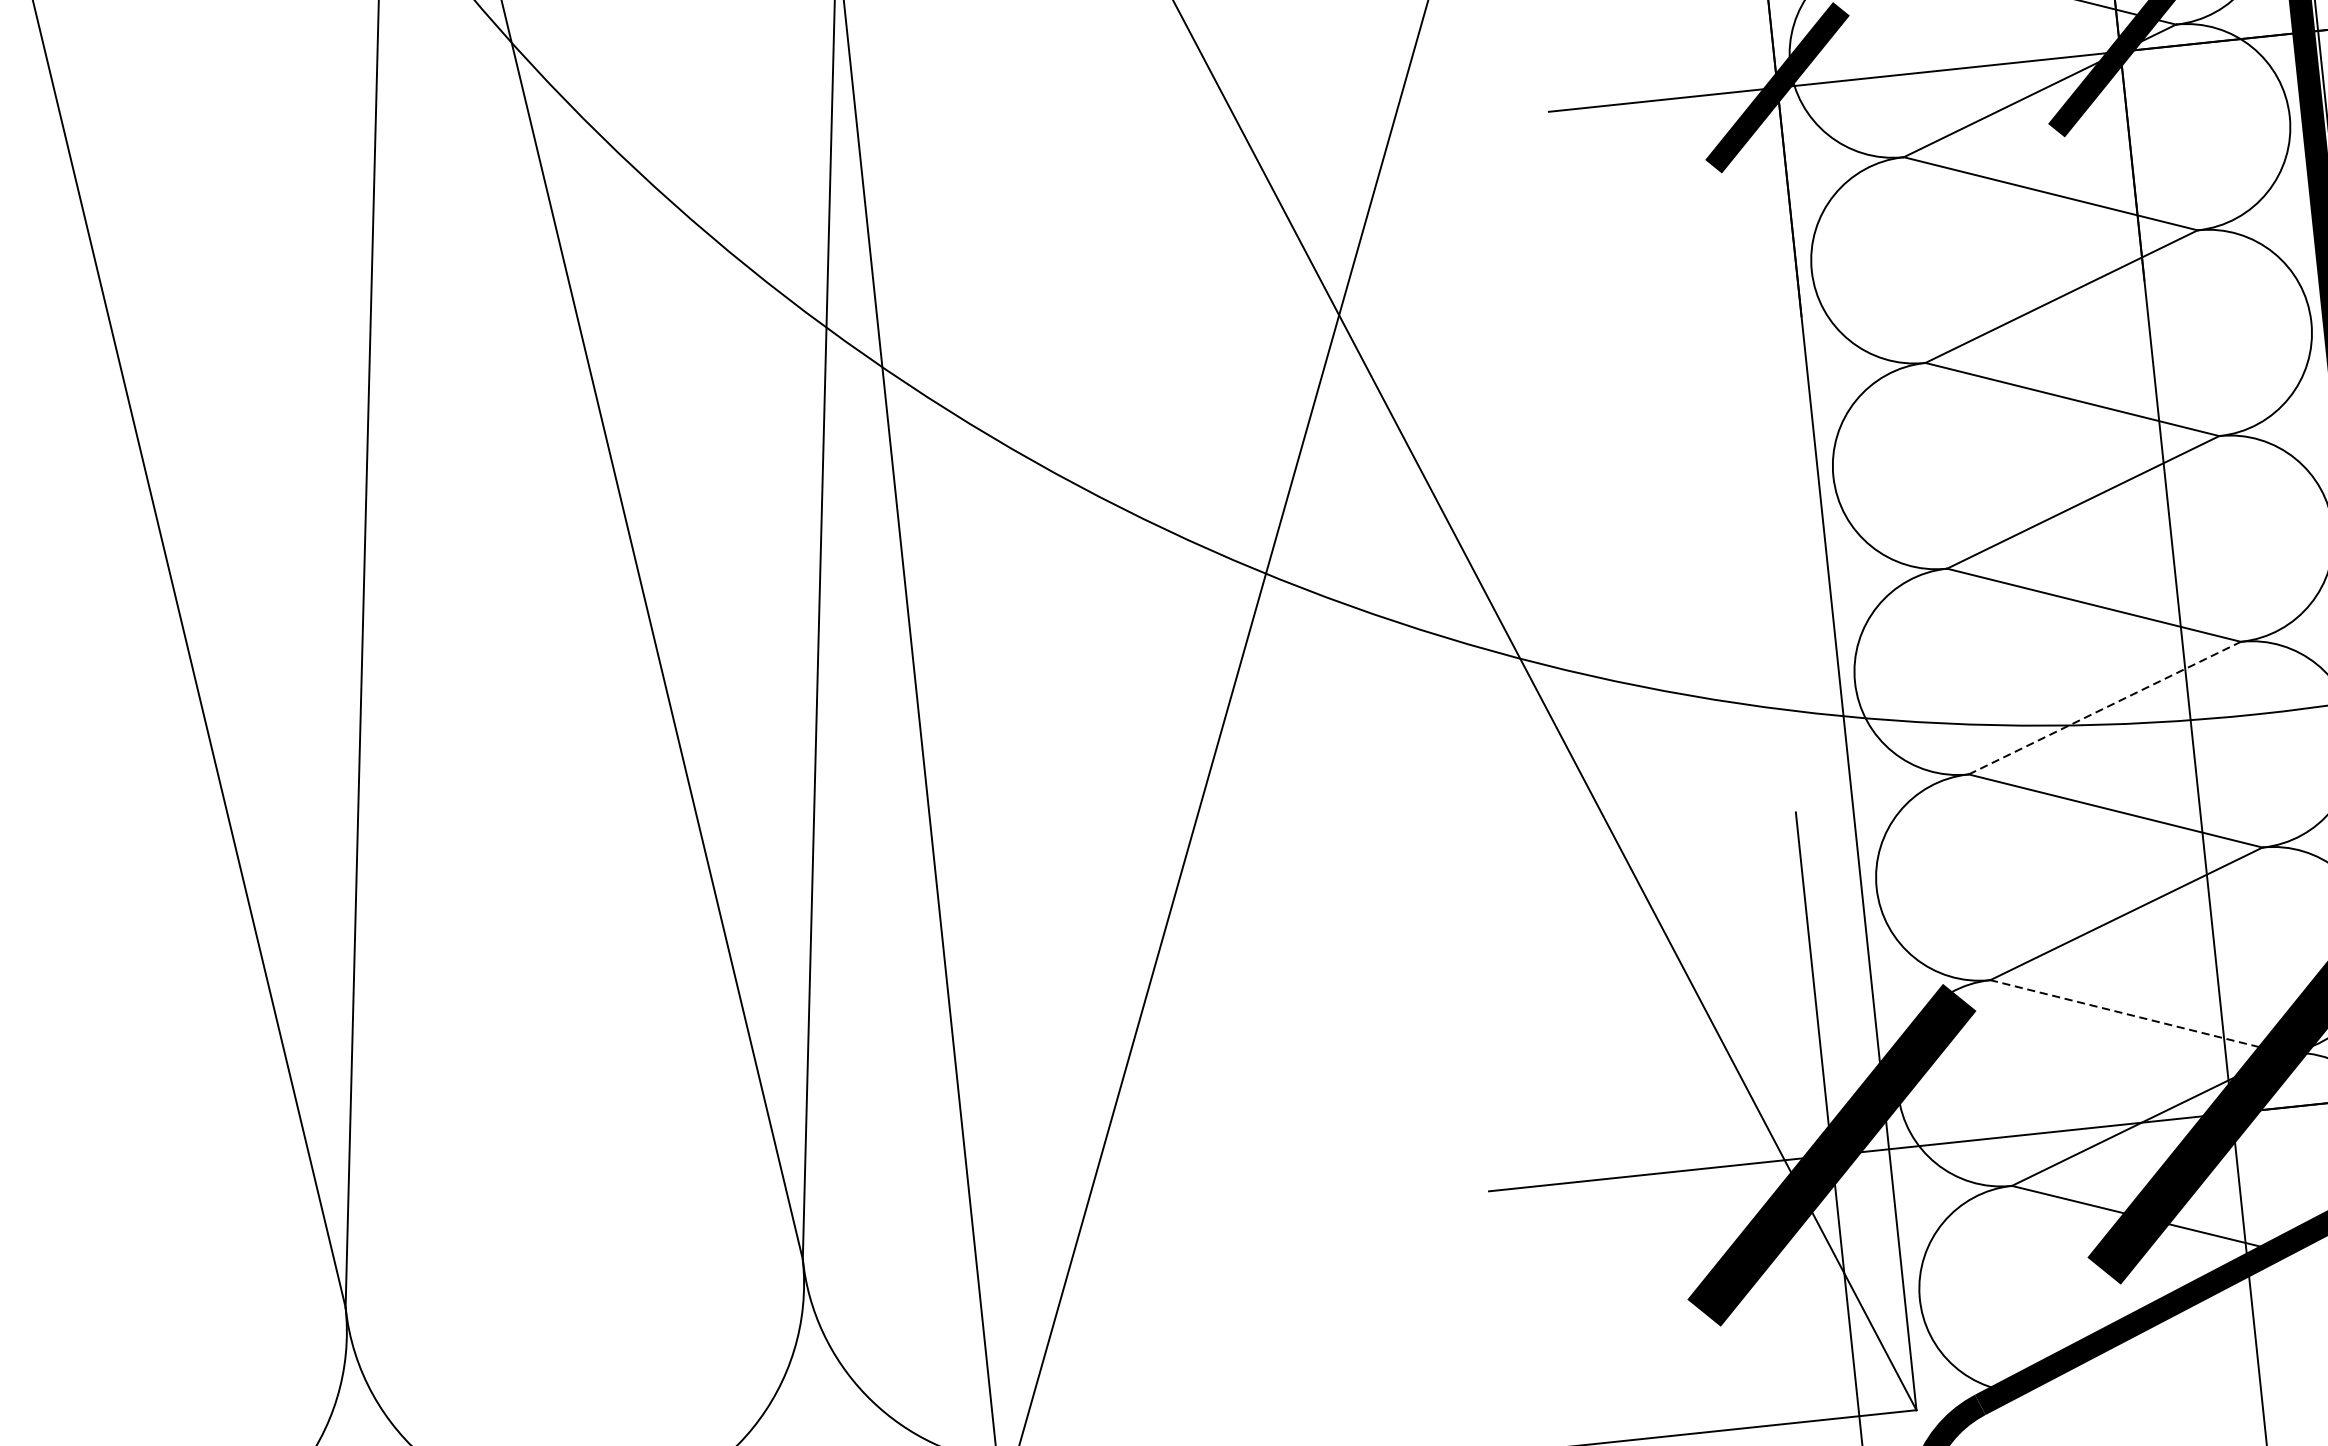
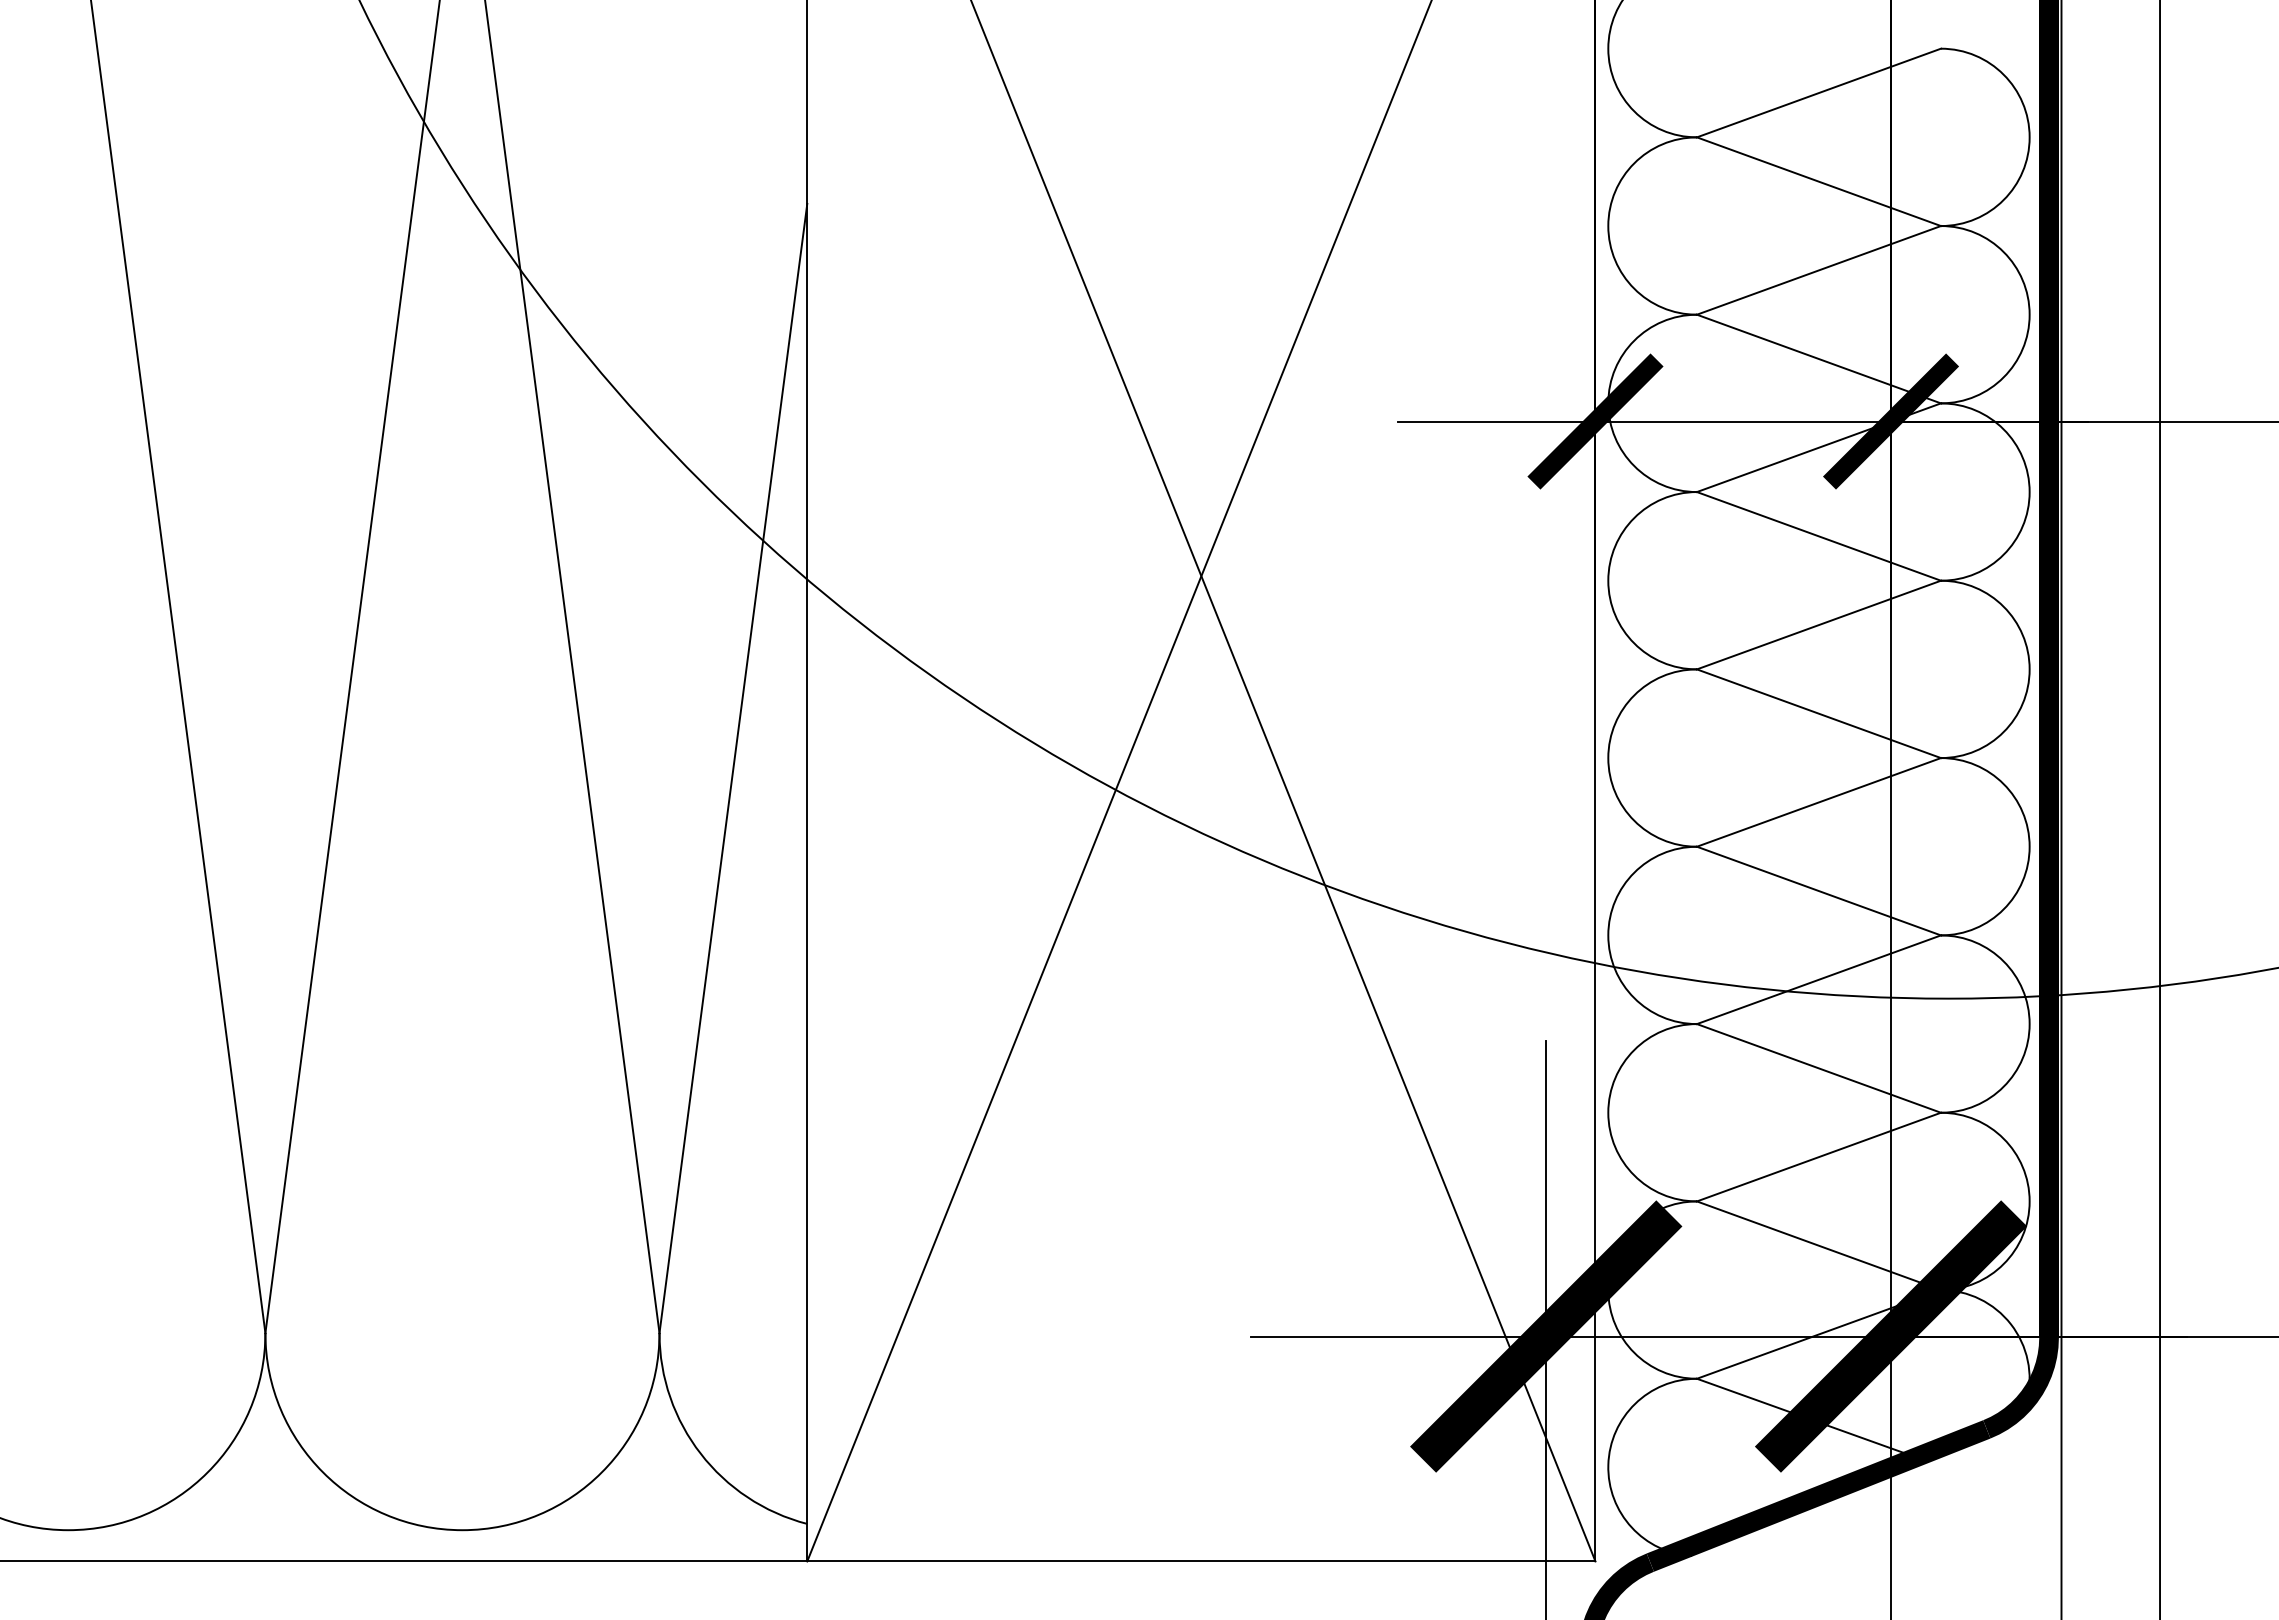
line: (2104, 707) -> (1818, 979), dashed -> solid
line: (2136, 1016) -> (1818, 1245), dashed -> solid

